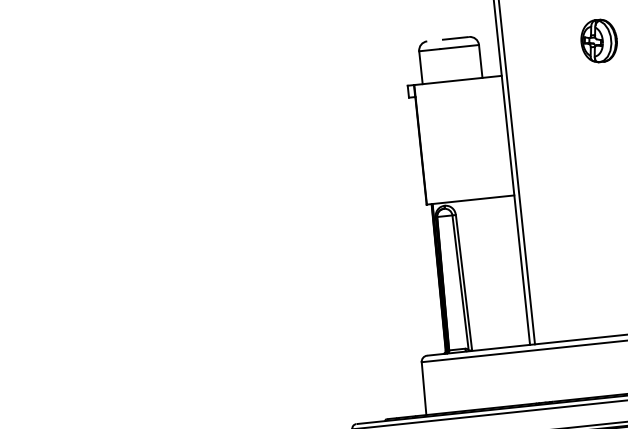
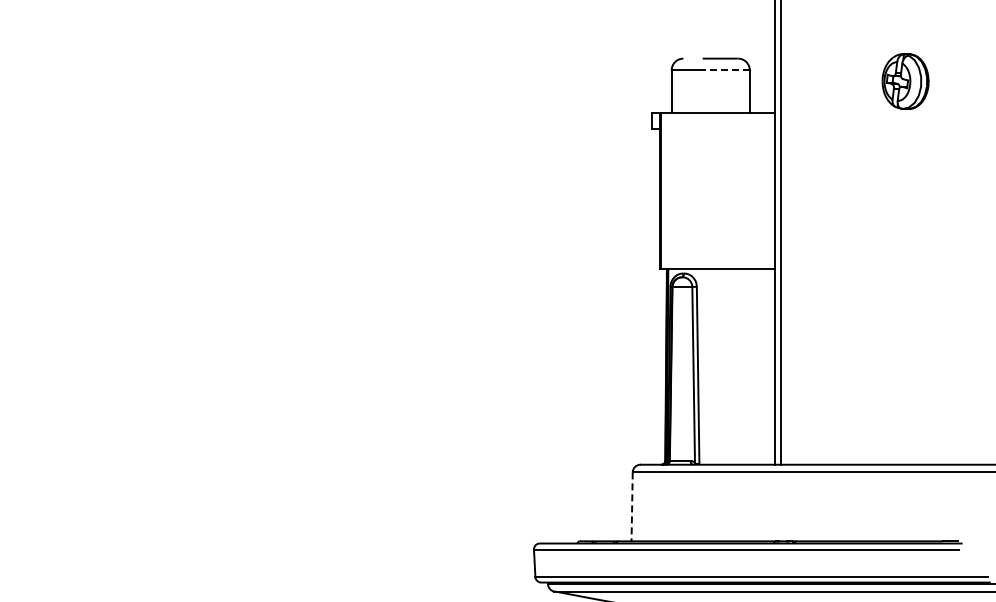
line: (459, 47) -> (724, 70), solid -> dashed
line: (424, 389) -> (632, 507), solid -> dashed

